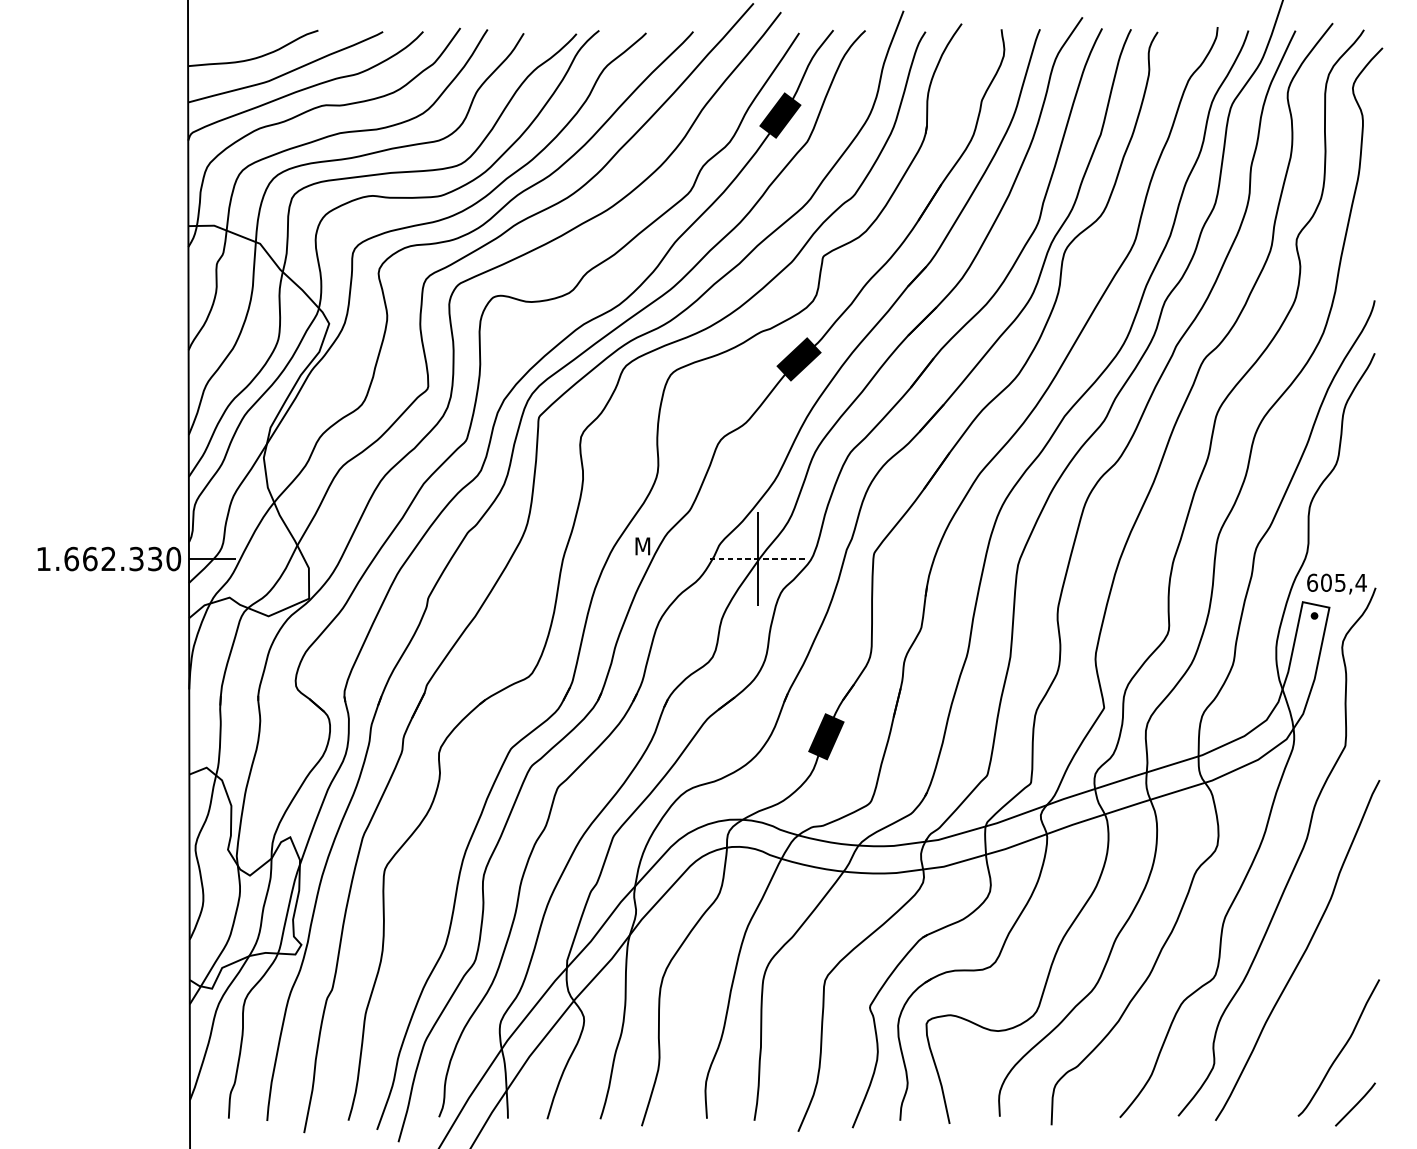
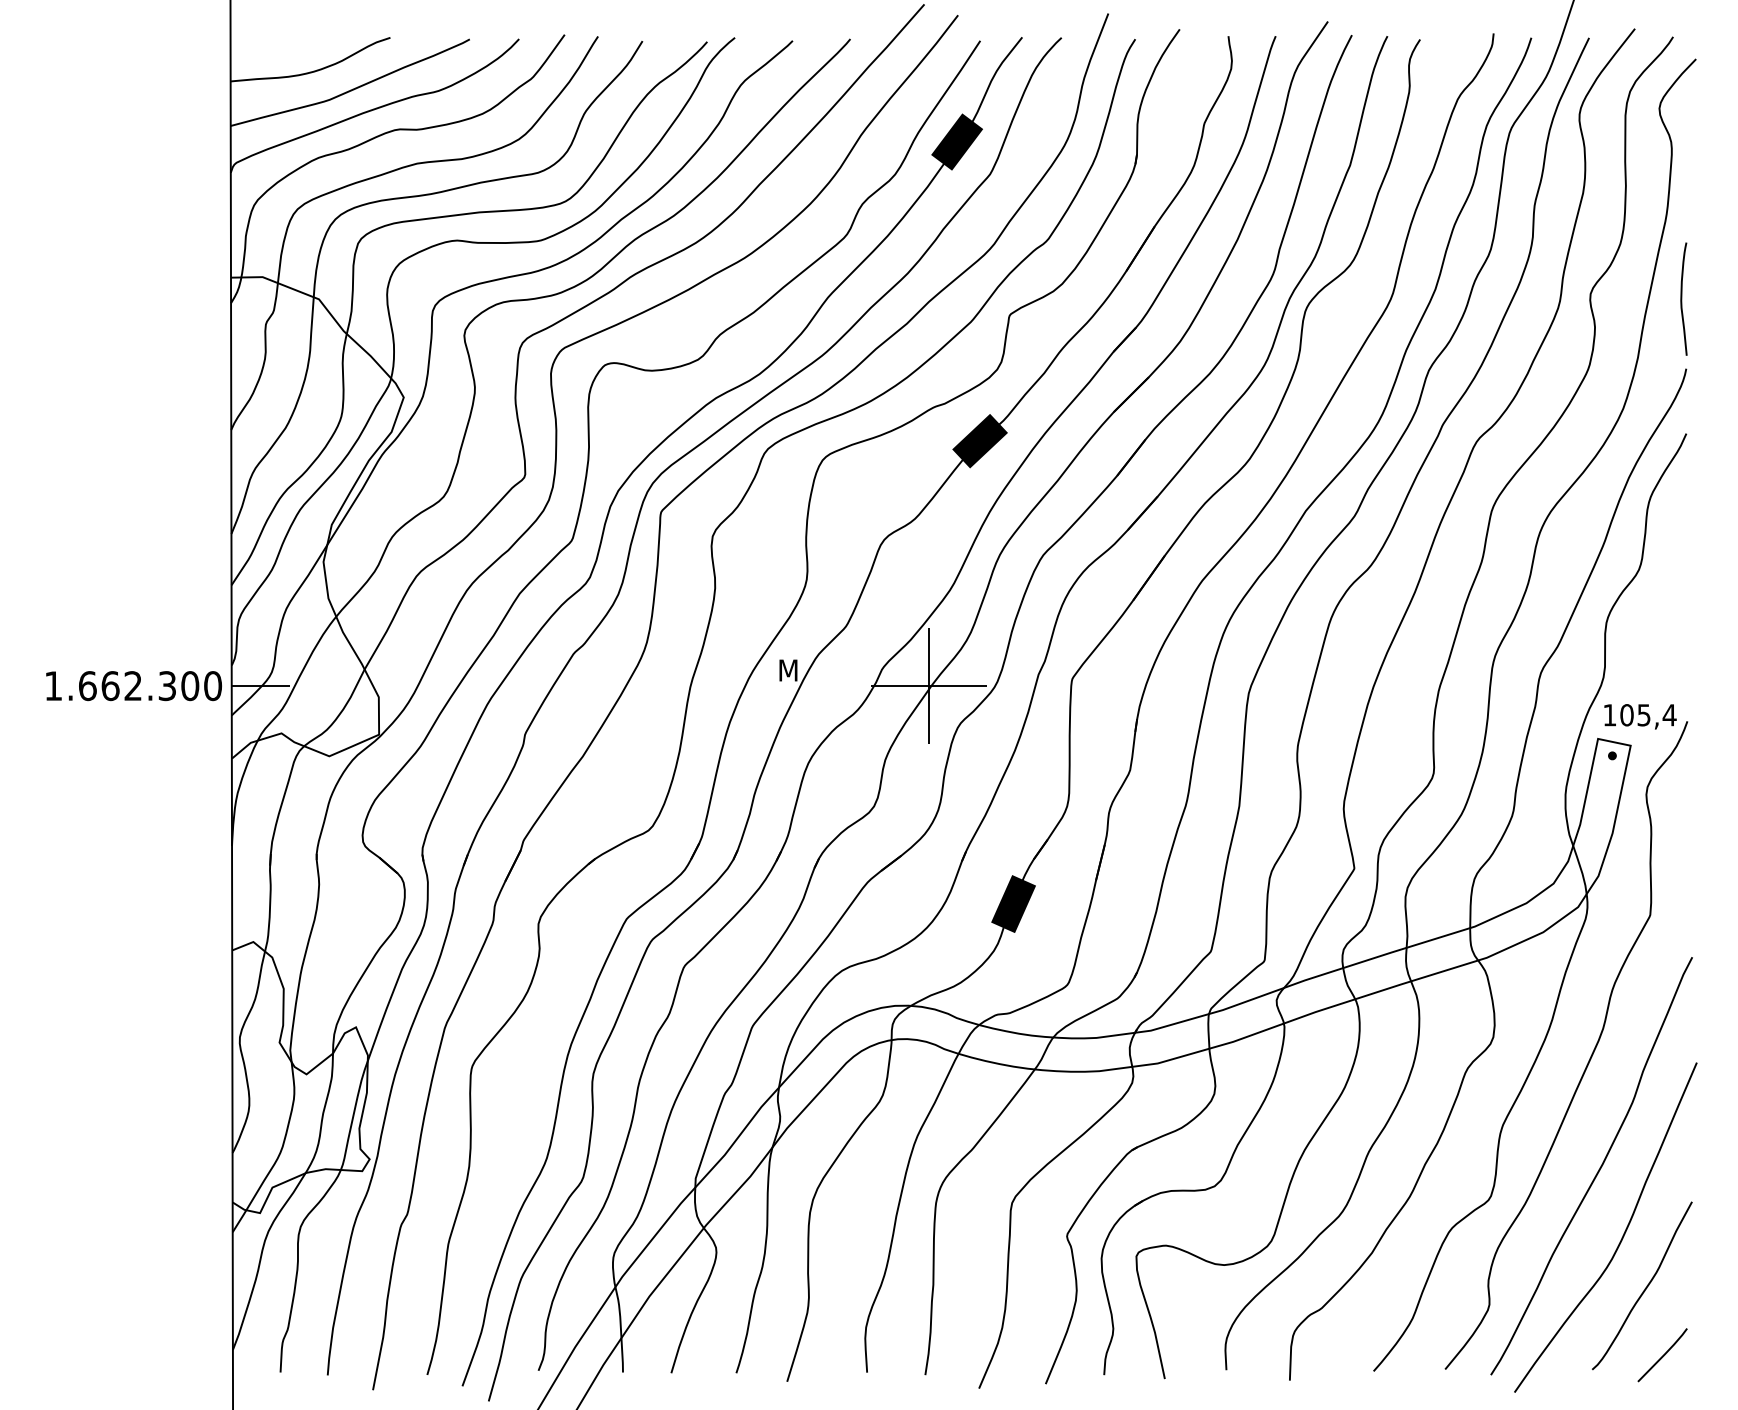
curve: (1371, 243) -> (1682, 298), added
text: (155, 559) -> (190, 686), 1.662.330 -> 1.662.300
line: (757, 559) -> (928, 686), dashed -> solid
text: (1312, 583) -> (1609, 715), 605,4 -> 105,4
curve: (1322, 1006) -> (1622, 1235), added

